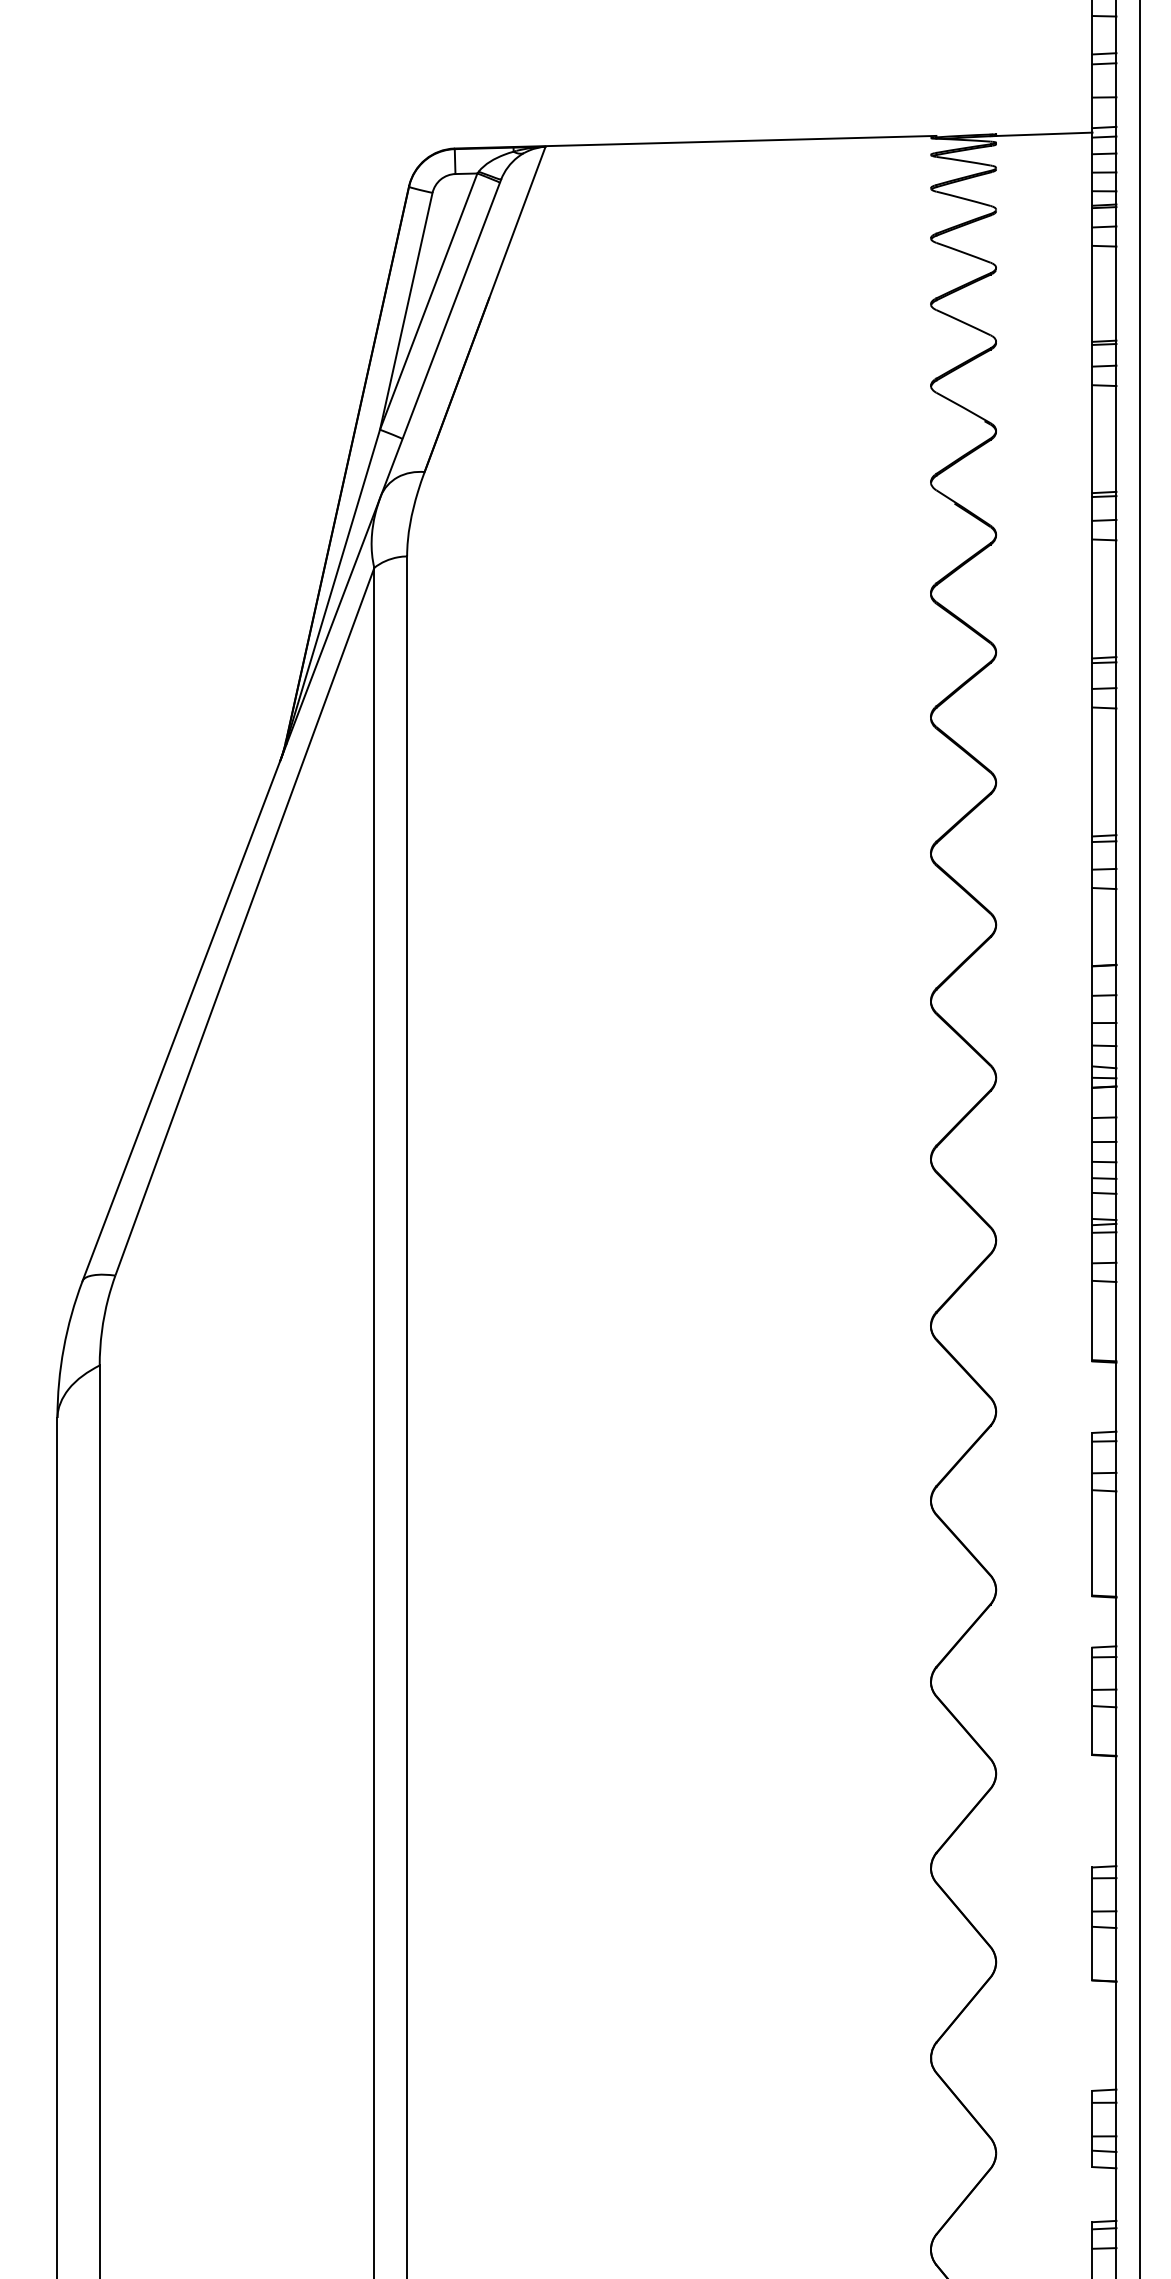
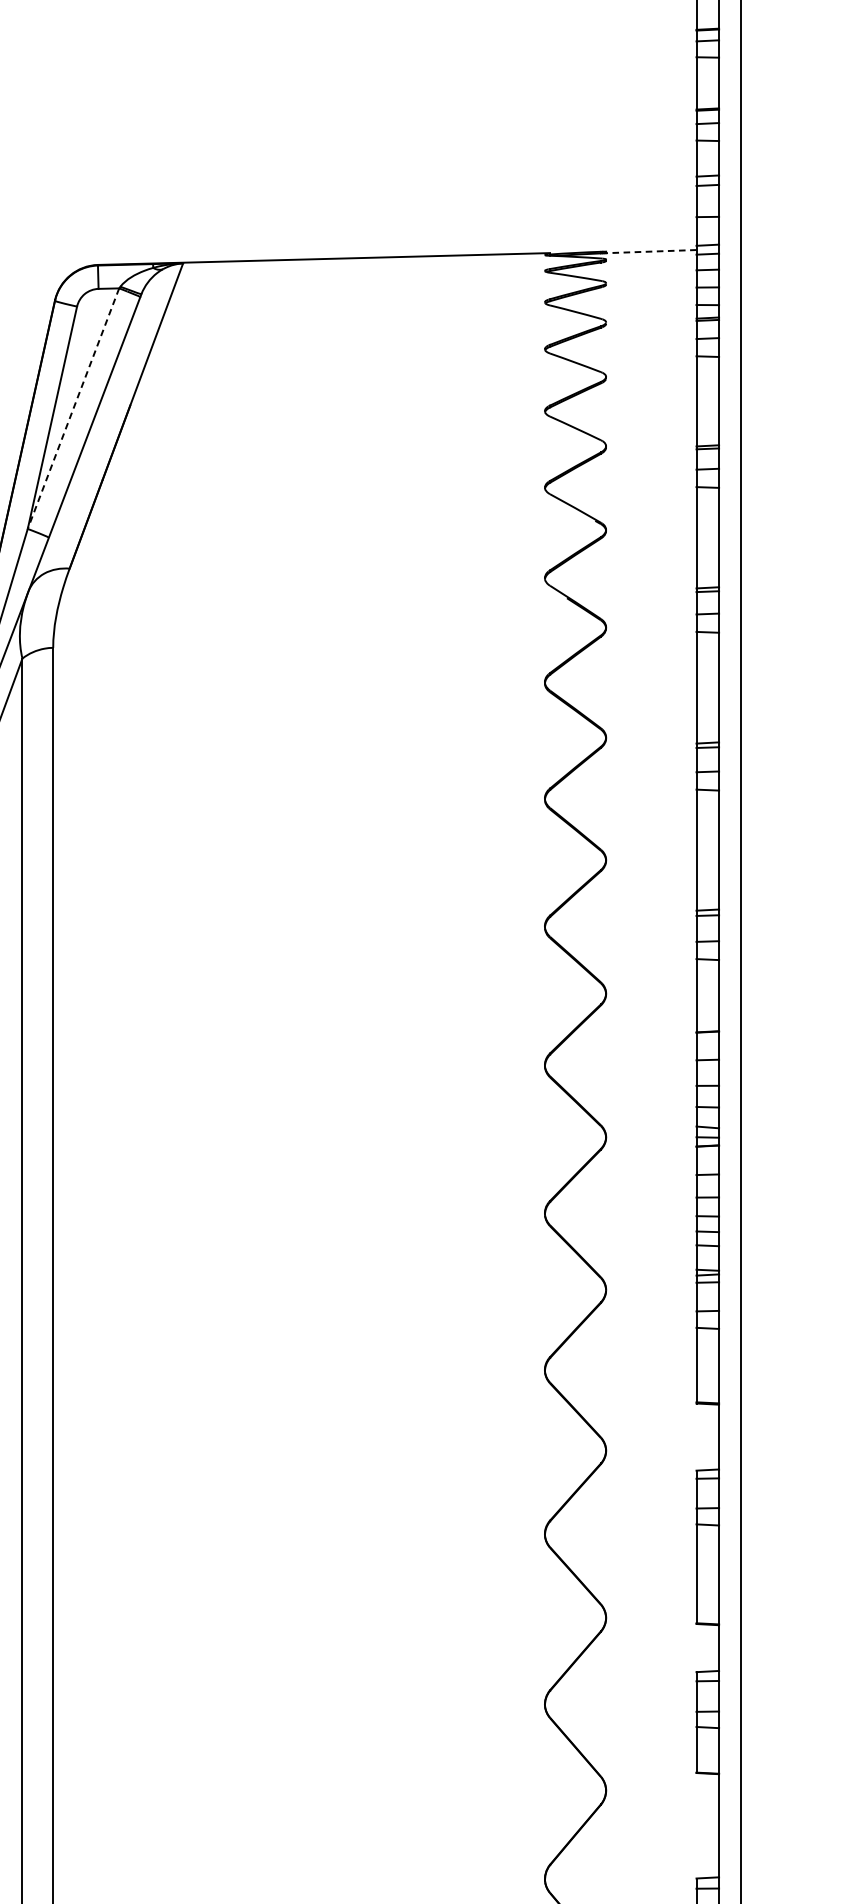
line: (1043, 134) -> (650, 251), solid -> dashed
line: (428, 302) -> (73, 409), solid -> dashed

